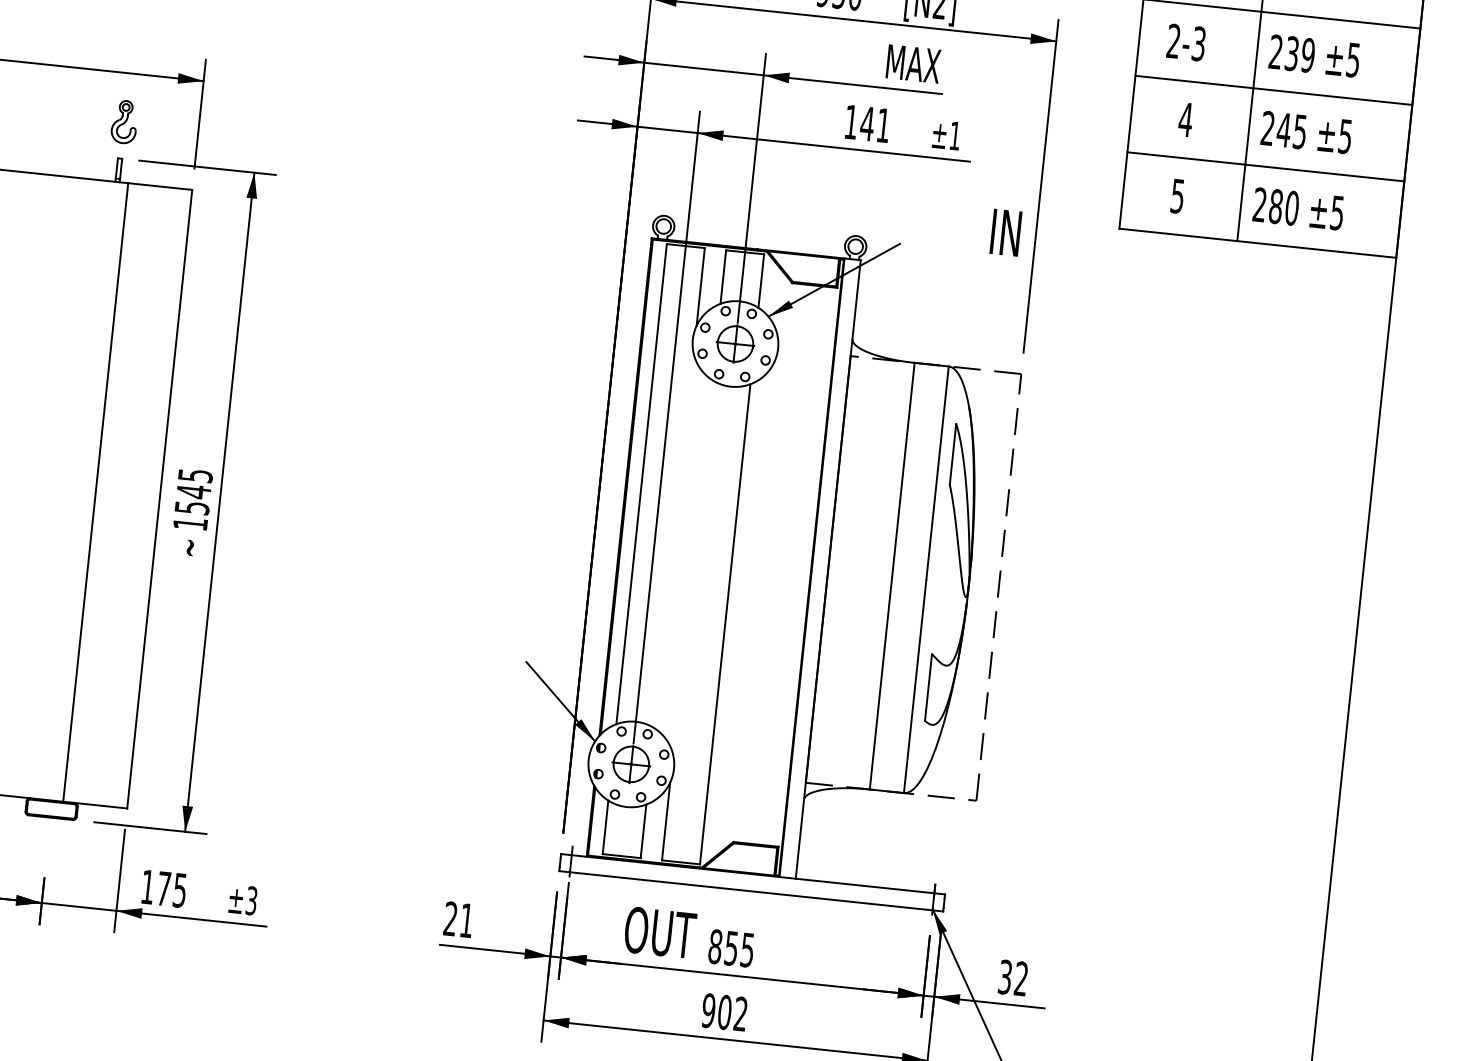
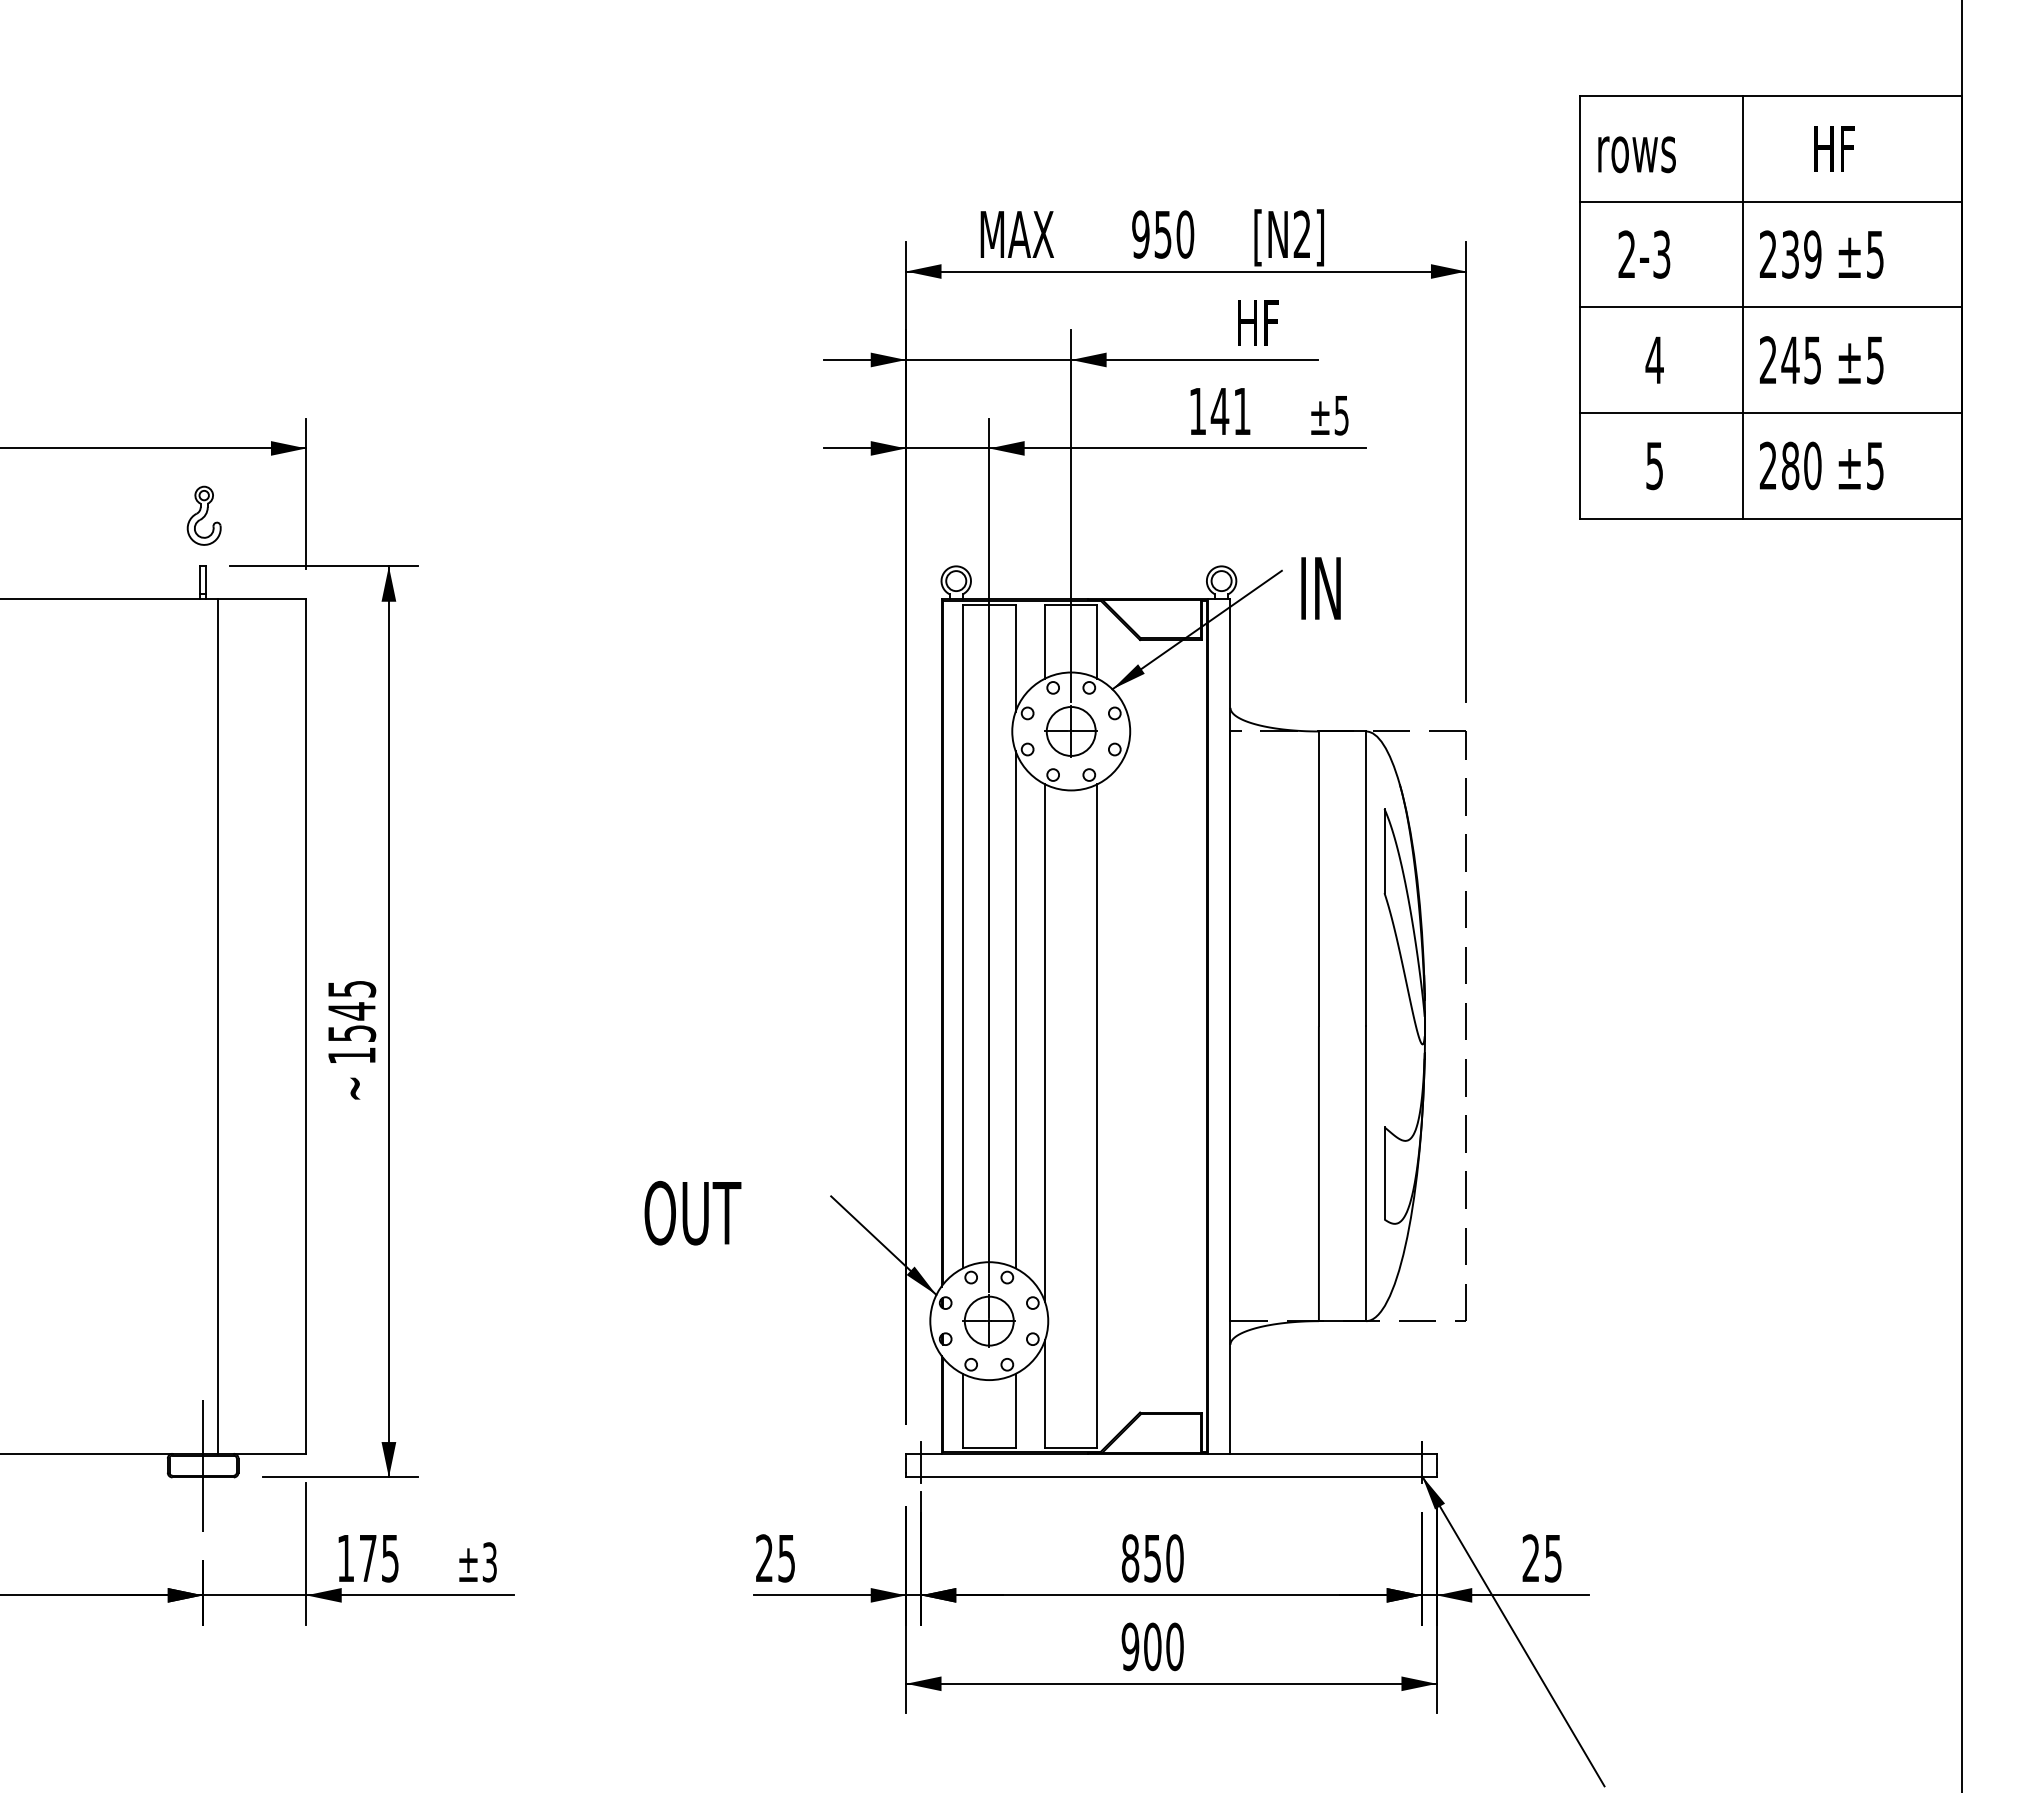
text: (913, 63) -> (1274, 322), MAX -> HF
text: (955, 136) -> (1341, 415), ±1 -> ±5
text: (1005, 232) -> (1320, 588), moved
line: (674, 540) -> (1015, 1009), added
line: (693, 567) -> (1045, 1042), added
line: (51, 809) -> (203, 1465), added
text: (466, 920) -> (786, 1558), 21 -> 25
text: (659, 932) -> (692, 1213), moved
text: (747, 950) -> (1174, 1558), 855 -> 850
text: (1012, 978) -> (1541, 1558), 32 -> 25
text: (740, 1013) -> (1174, 1646), 902 -> 900

